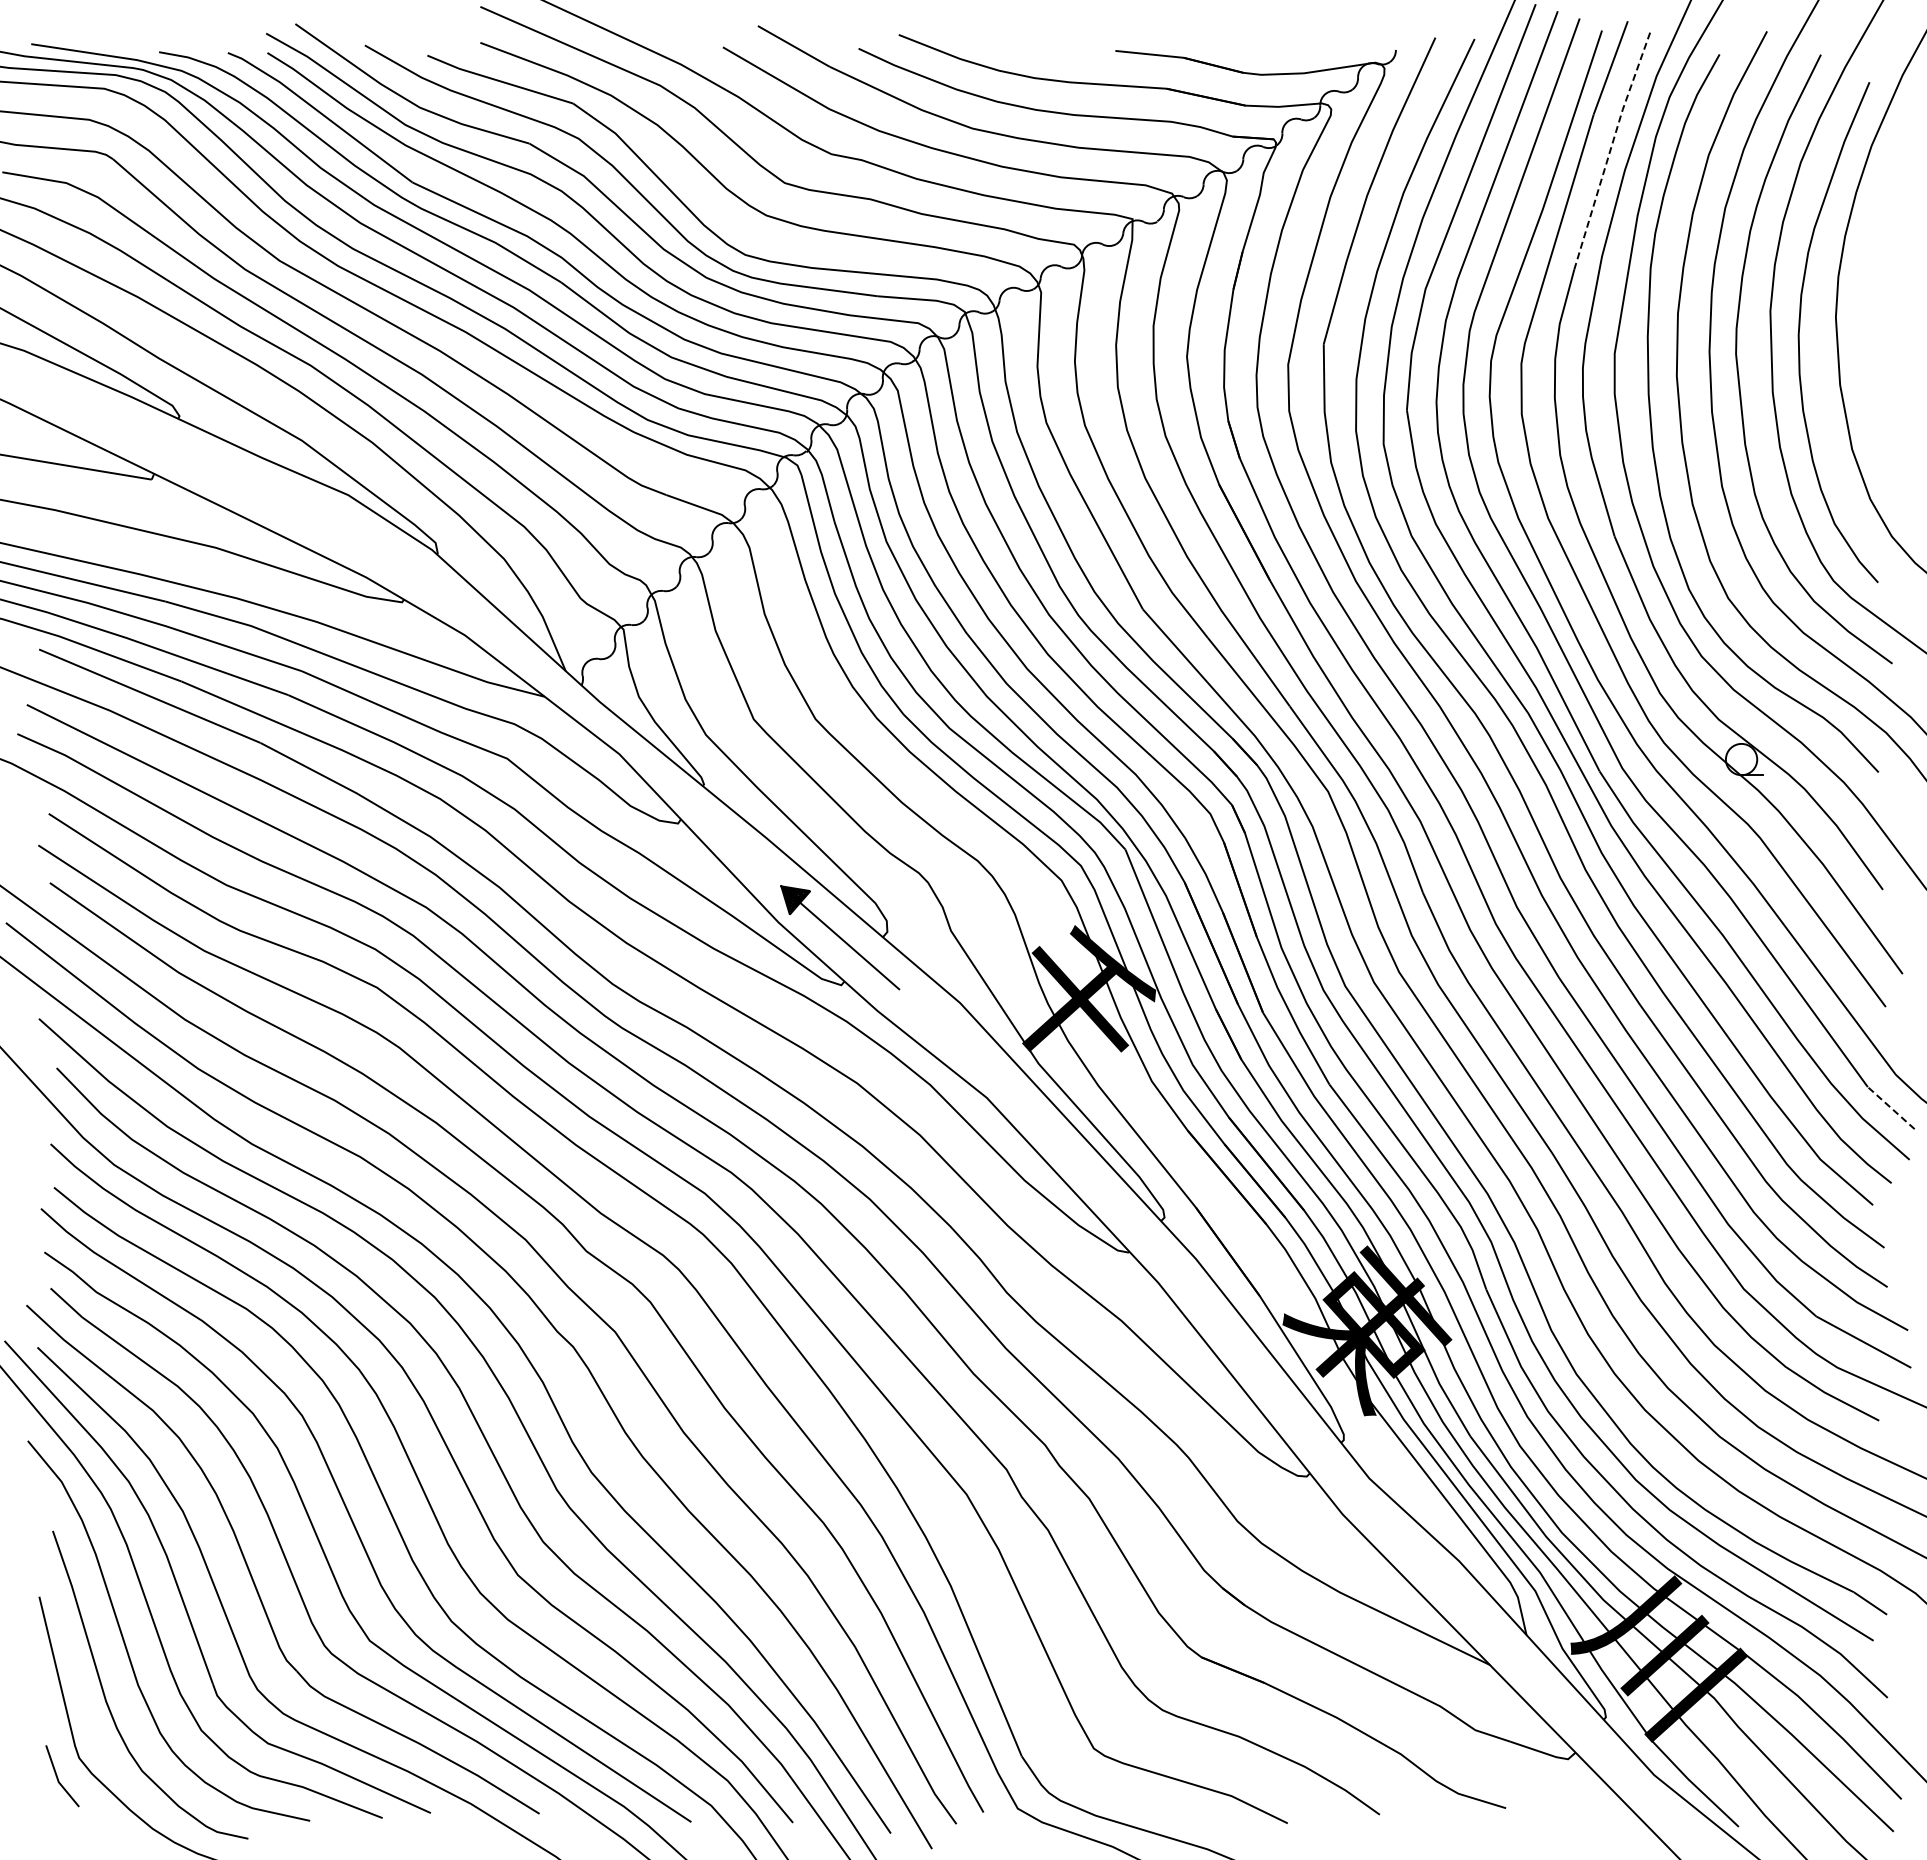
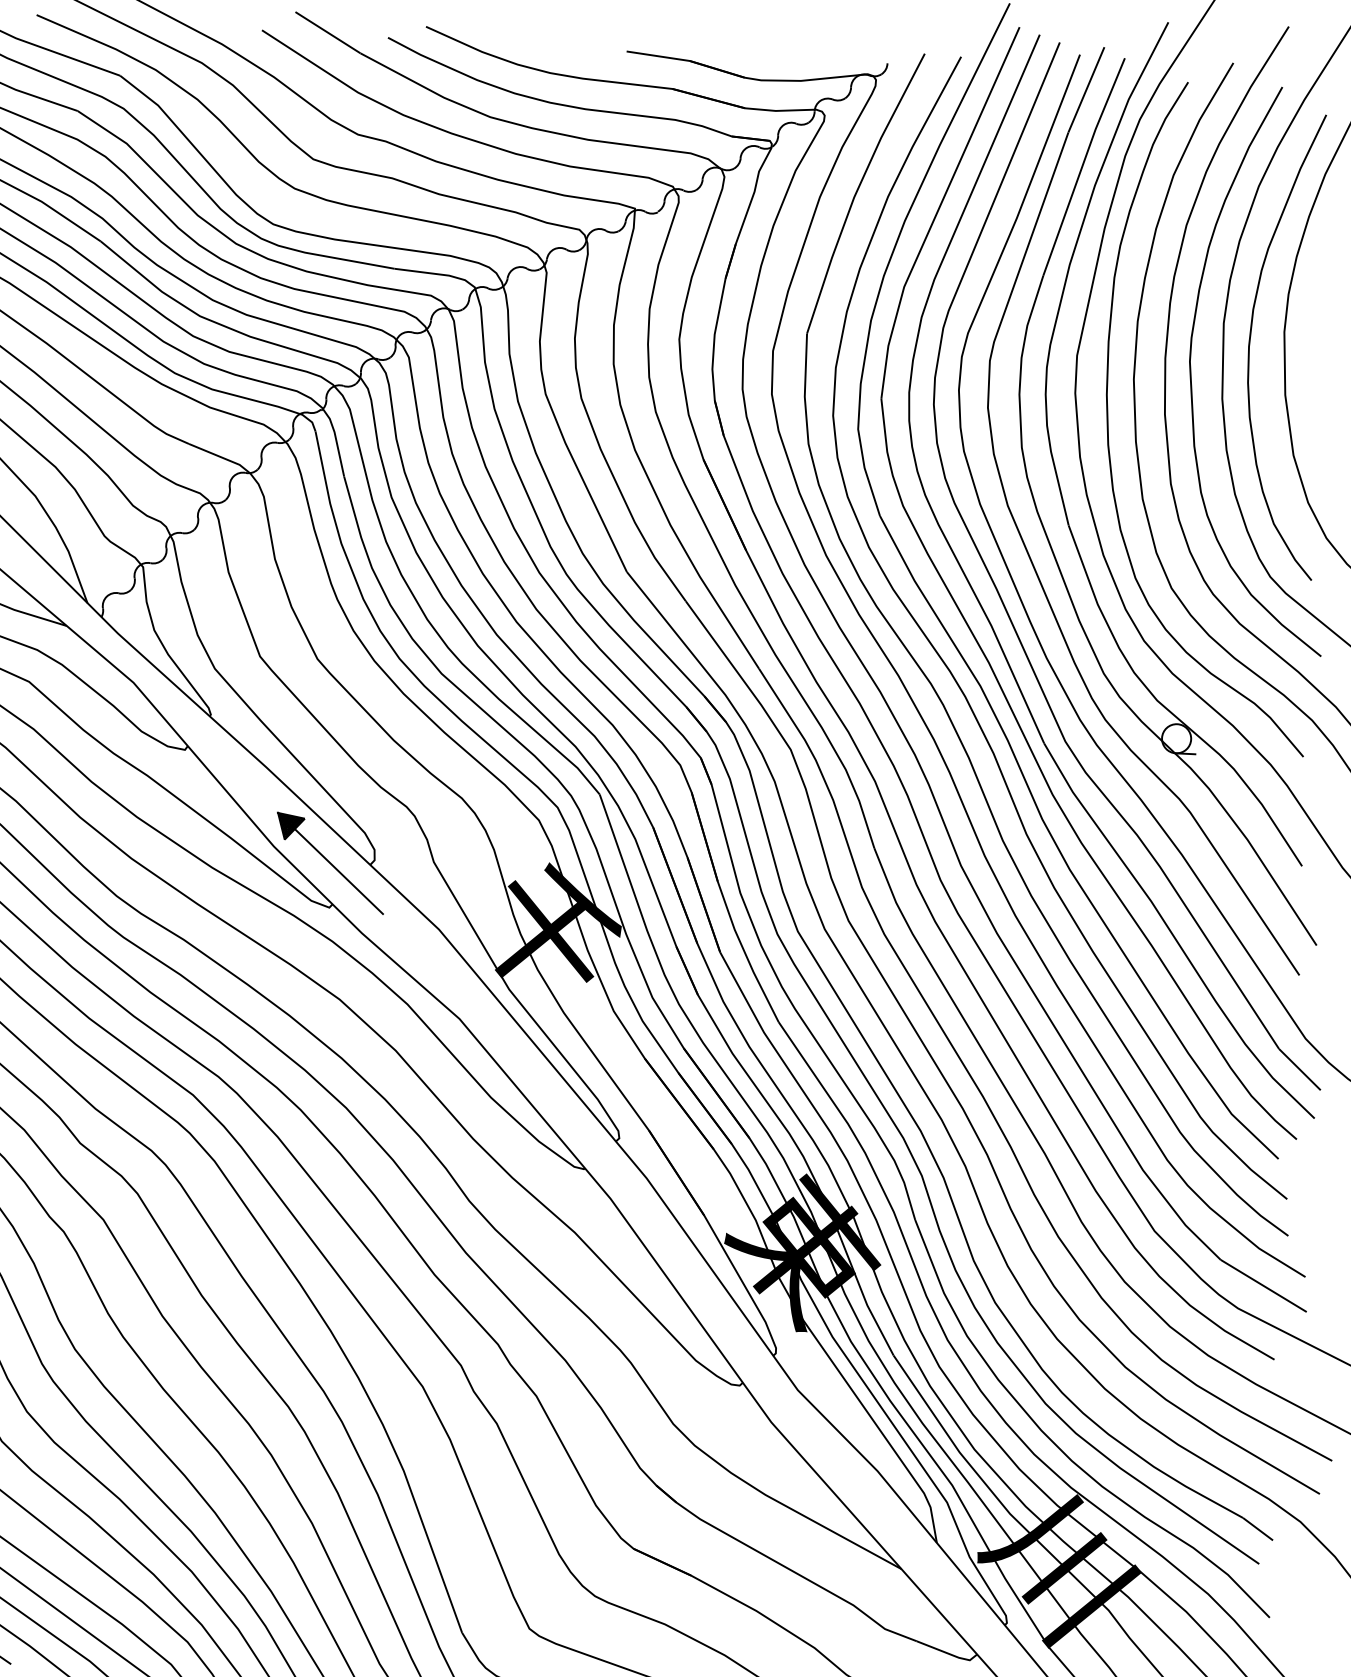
line: (1610, 149) -> (1082, 165), dashed -> solid
line: (1890, 1107) -> (1299, 1069), dashed -> solid

